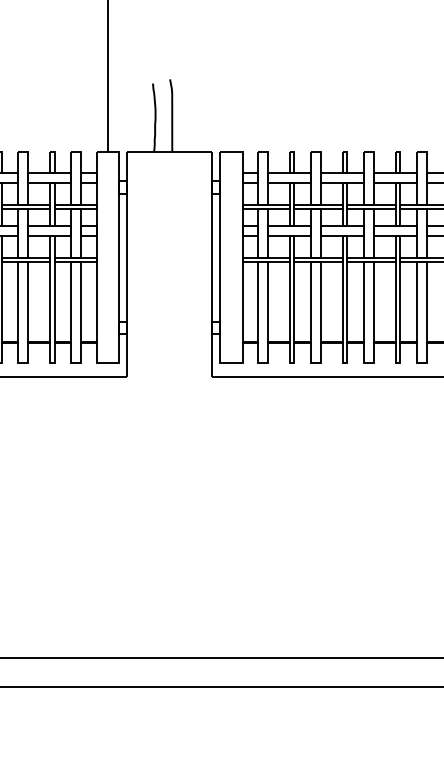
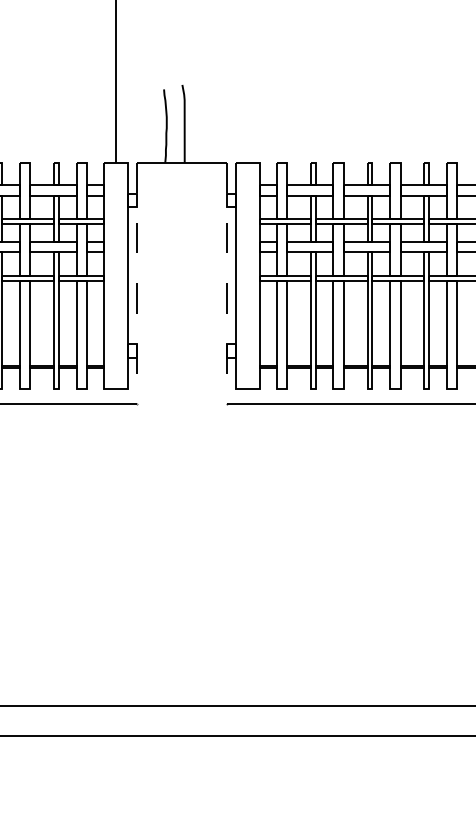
line: (127, 264) -> (136, 283), solid -> dashed
line: (211, 264) -> (226, 283), solid -> dashed

